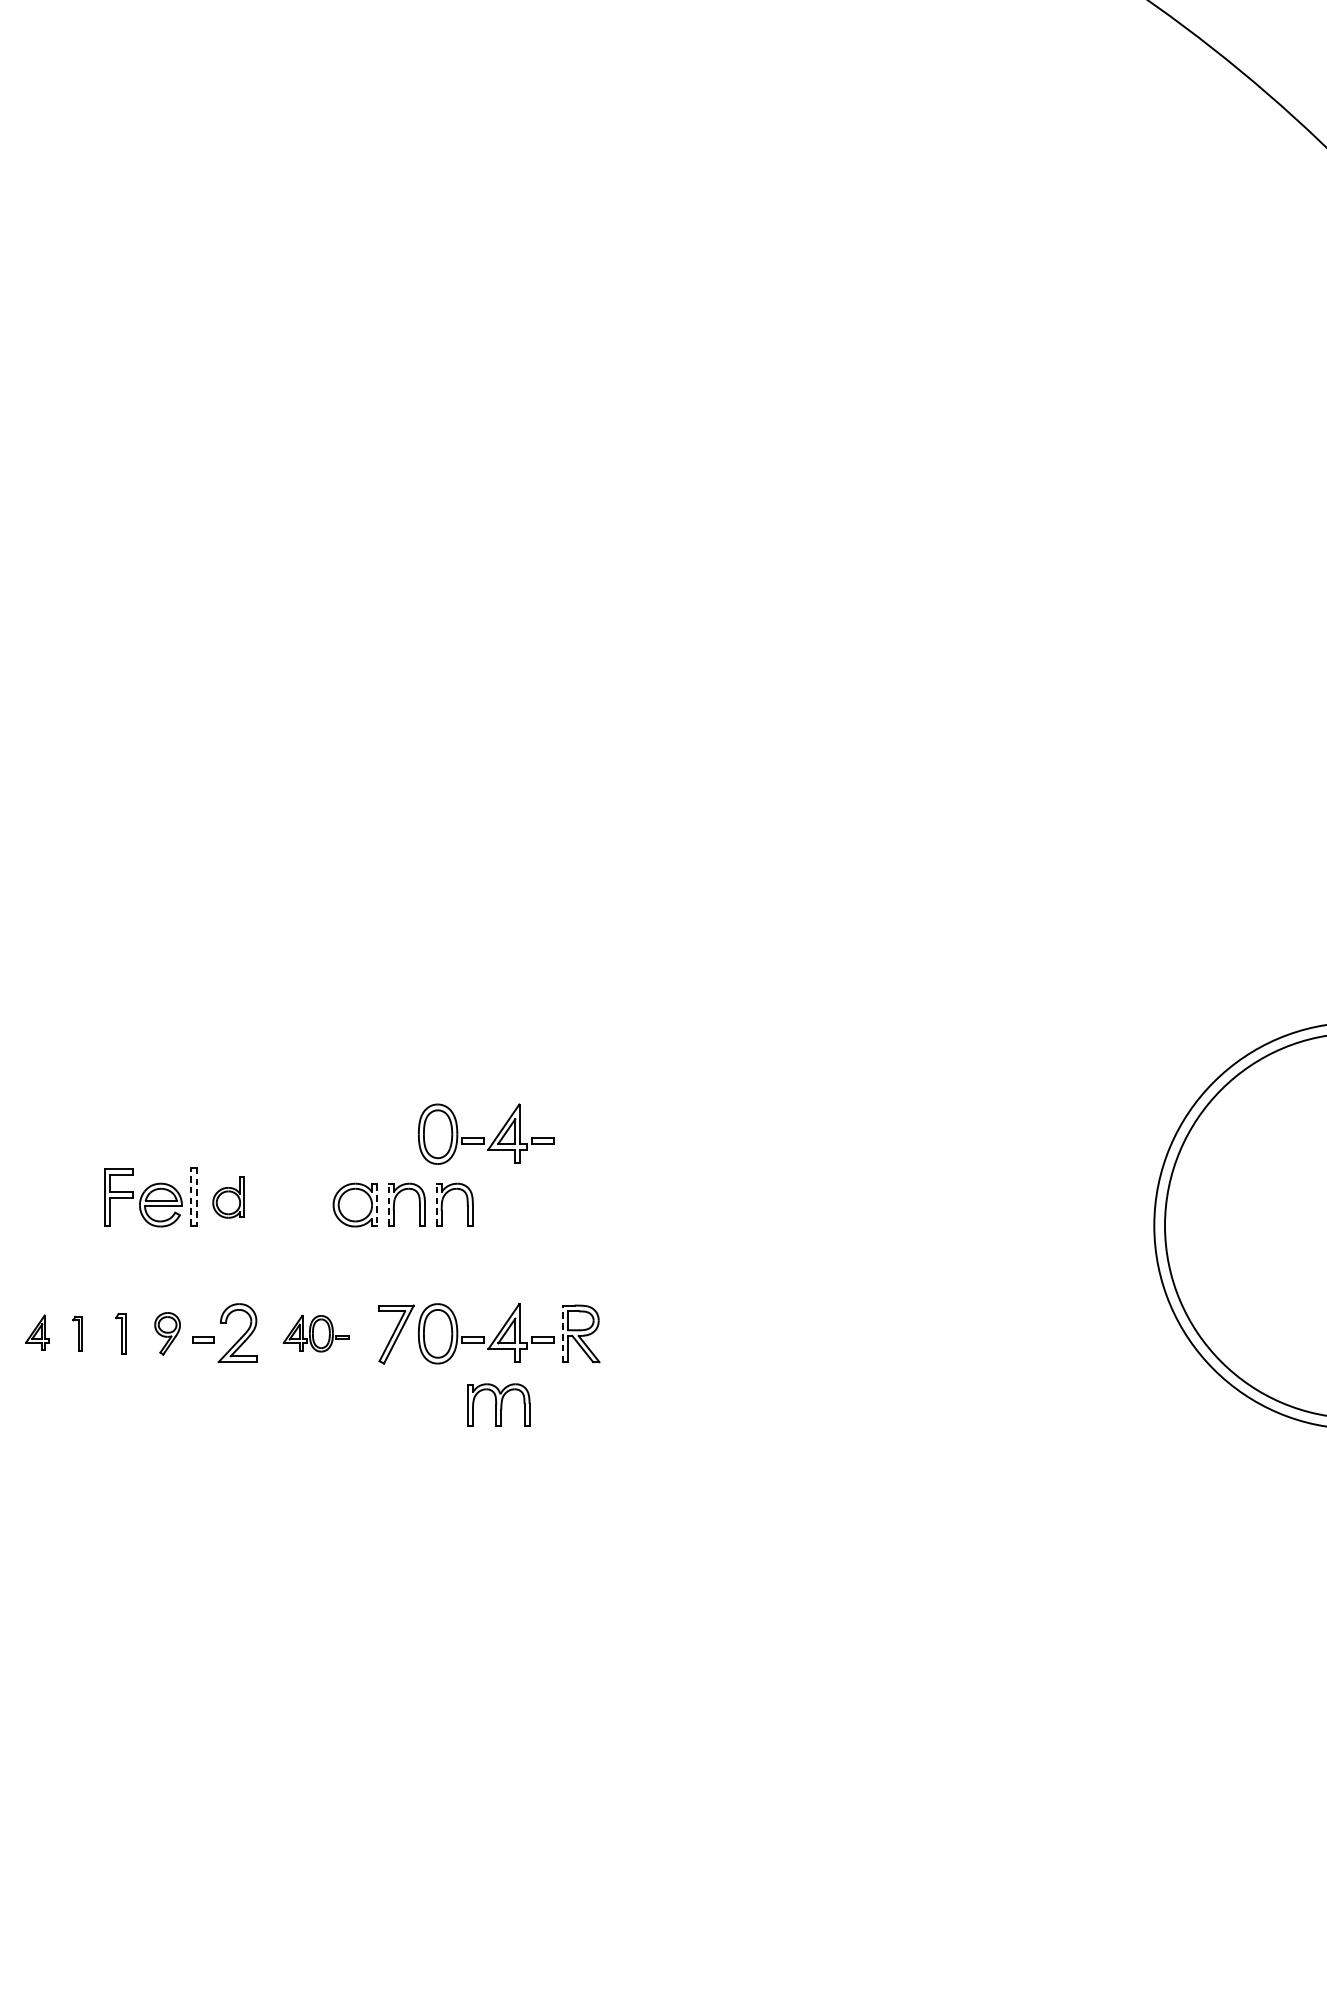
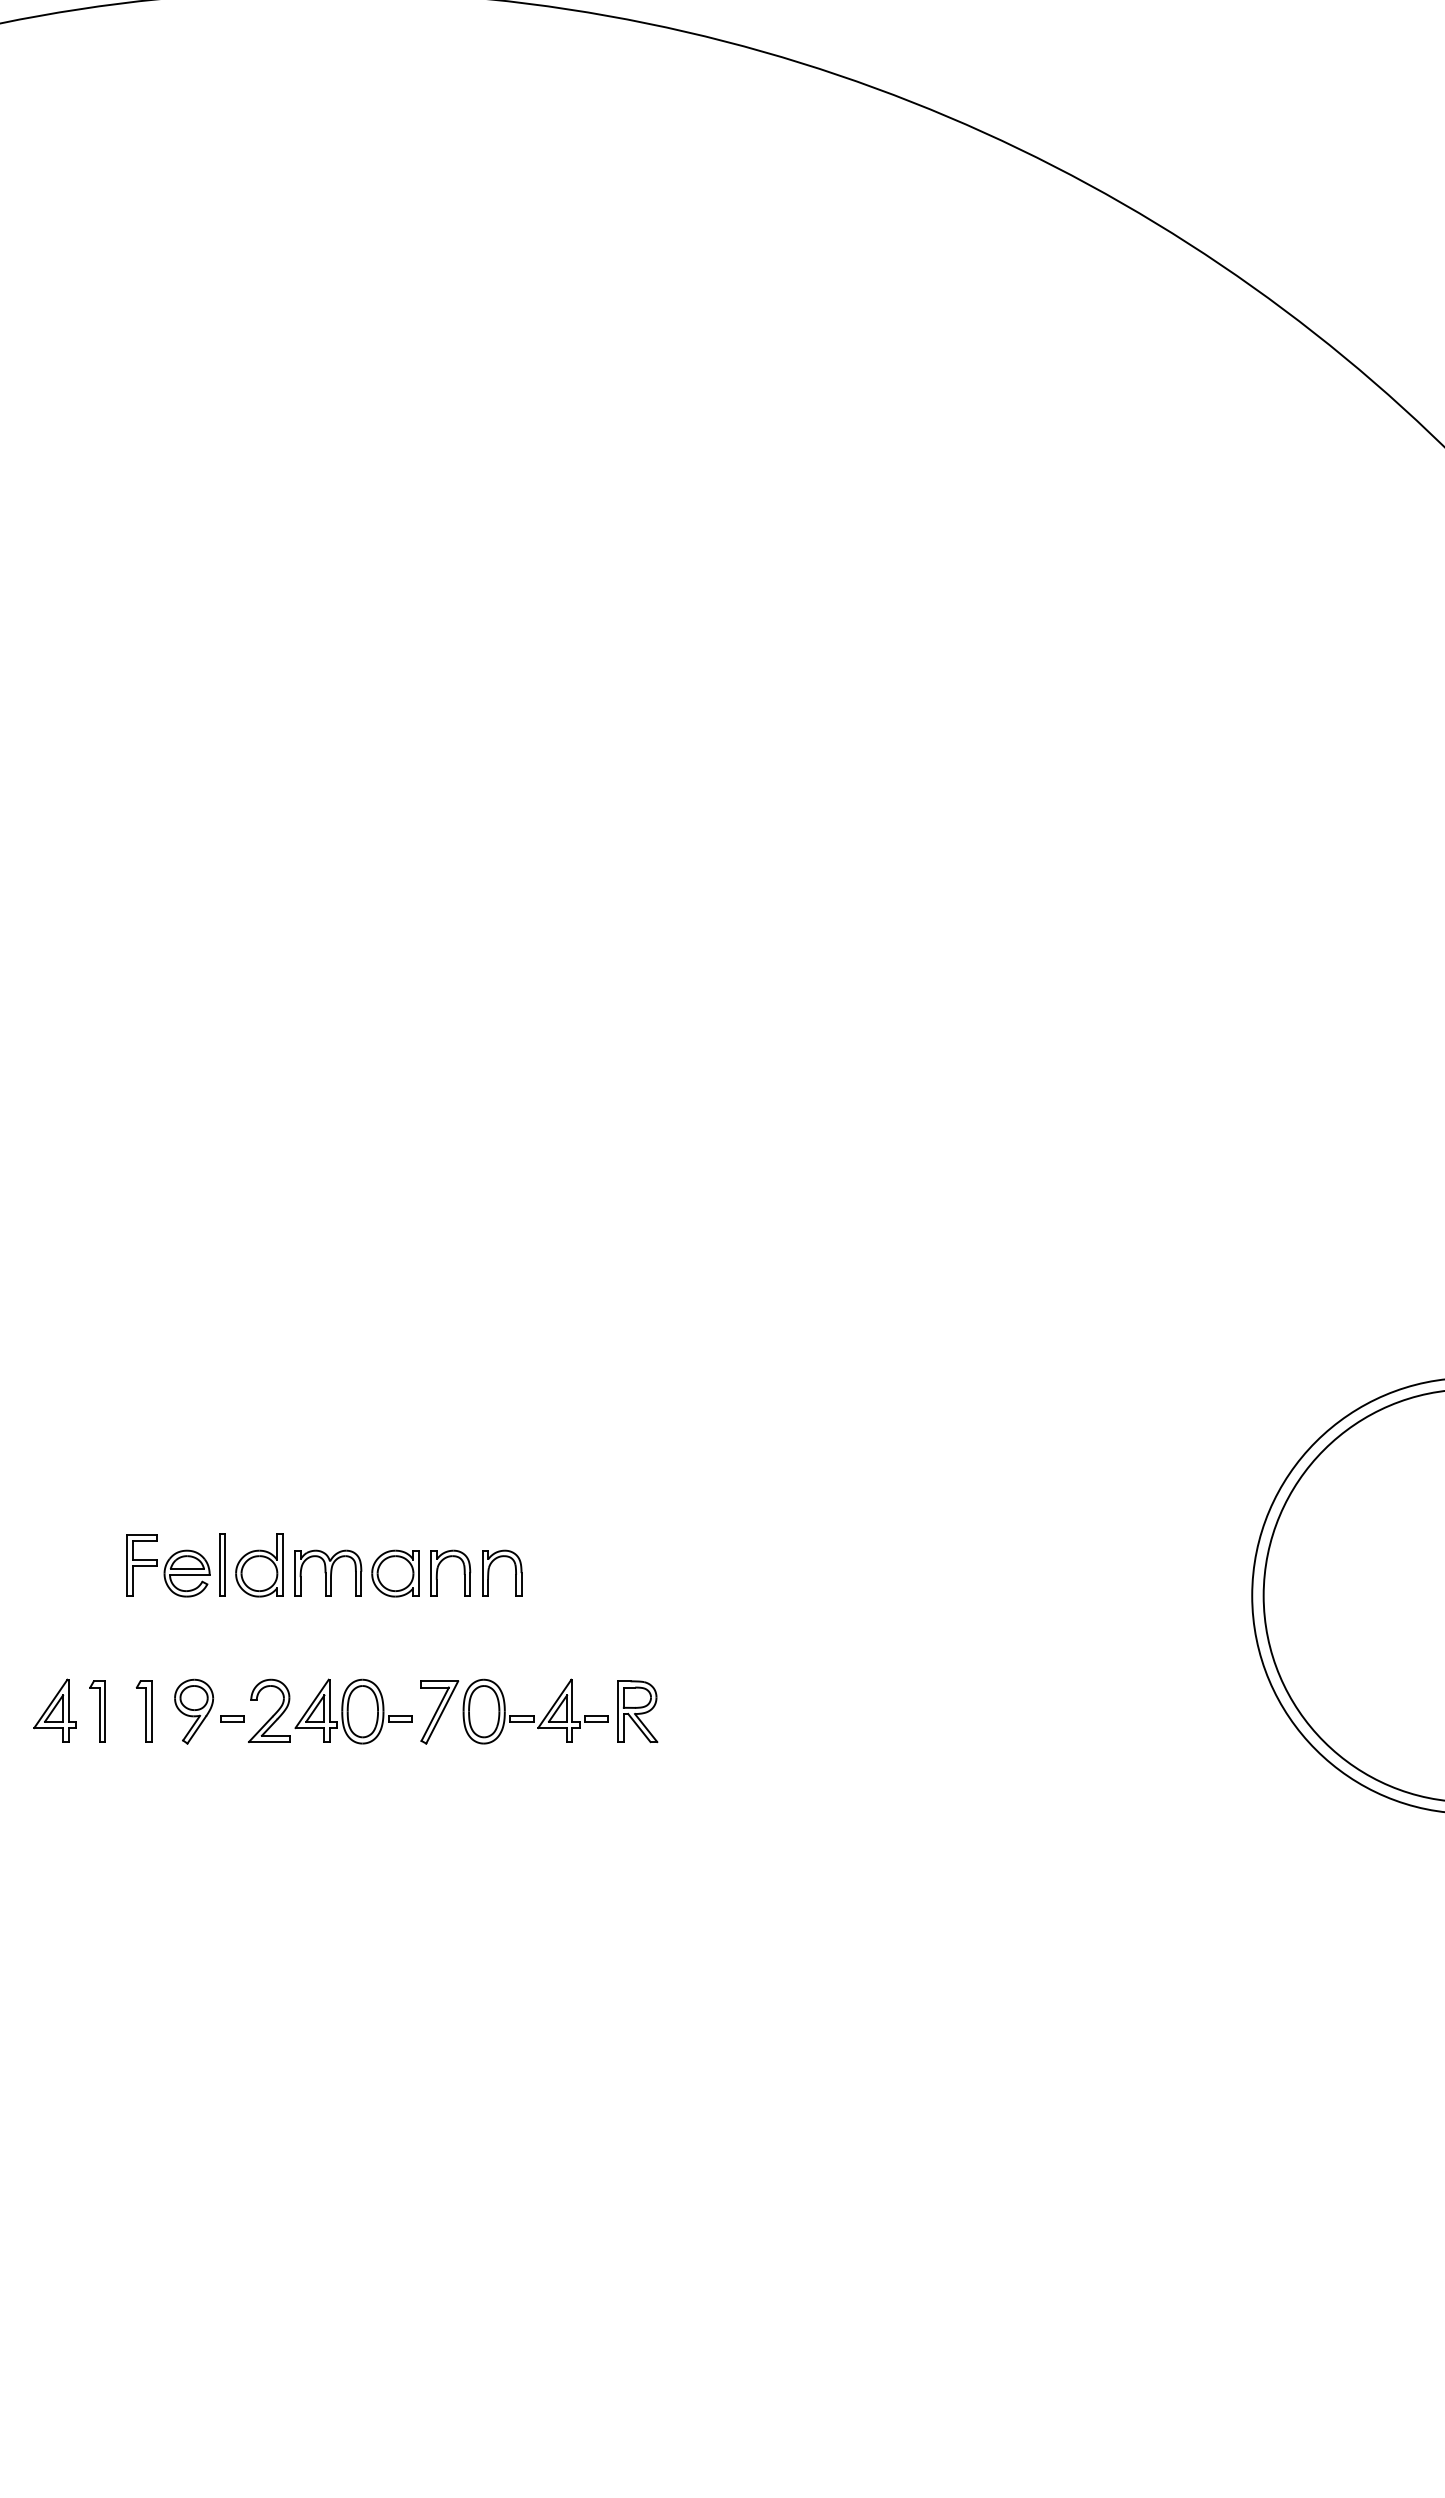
part: (485, 1134) -> (535, 1497), removed
line: (191, 1196) -> (219, 1564), dashed -> solid
line: (196, 1197) -> (225, 1565), dashed -> solid
part: (228, 1197) -> (259, 1565), size x1.43
line: (388, 1204) -> (431, 1573), dashed -> solid
line: (436, 1204) -> (482, 1573), dashed -> solid
line: (376, 1205) -> (418, 1574), dashed -> solid
part: (37, 1332) -> (54, 1710), size x1.67
part: (77, 1333) -> (97, 1711), size x1.67
part: (120, 1333) -> (143, 1711), size x1.43
part: (167, 1333) -> (194, 1711), size x1.43
part: (316, 1333) -> (353, 1711), size x1.67
line: (563, 1333) -> (618, 1711), dashed -> solid
part: (498, 1404) -> (328, 1572), moved

